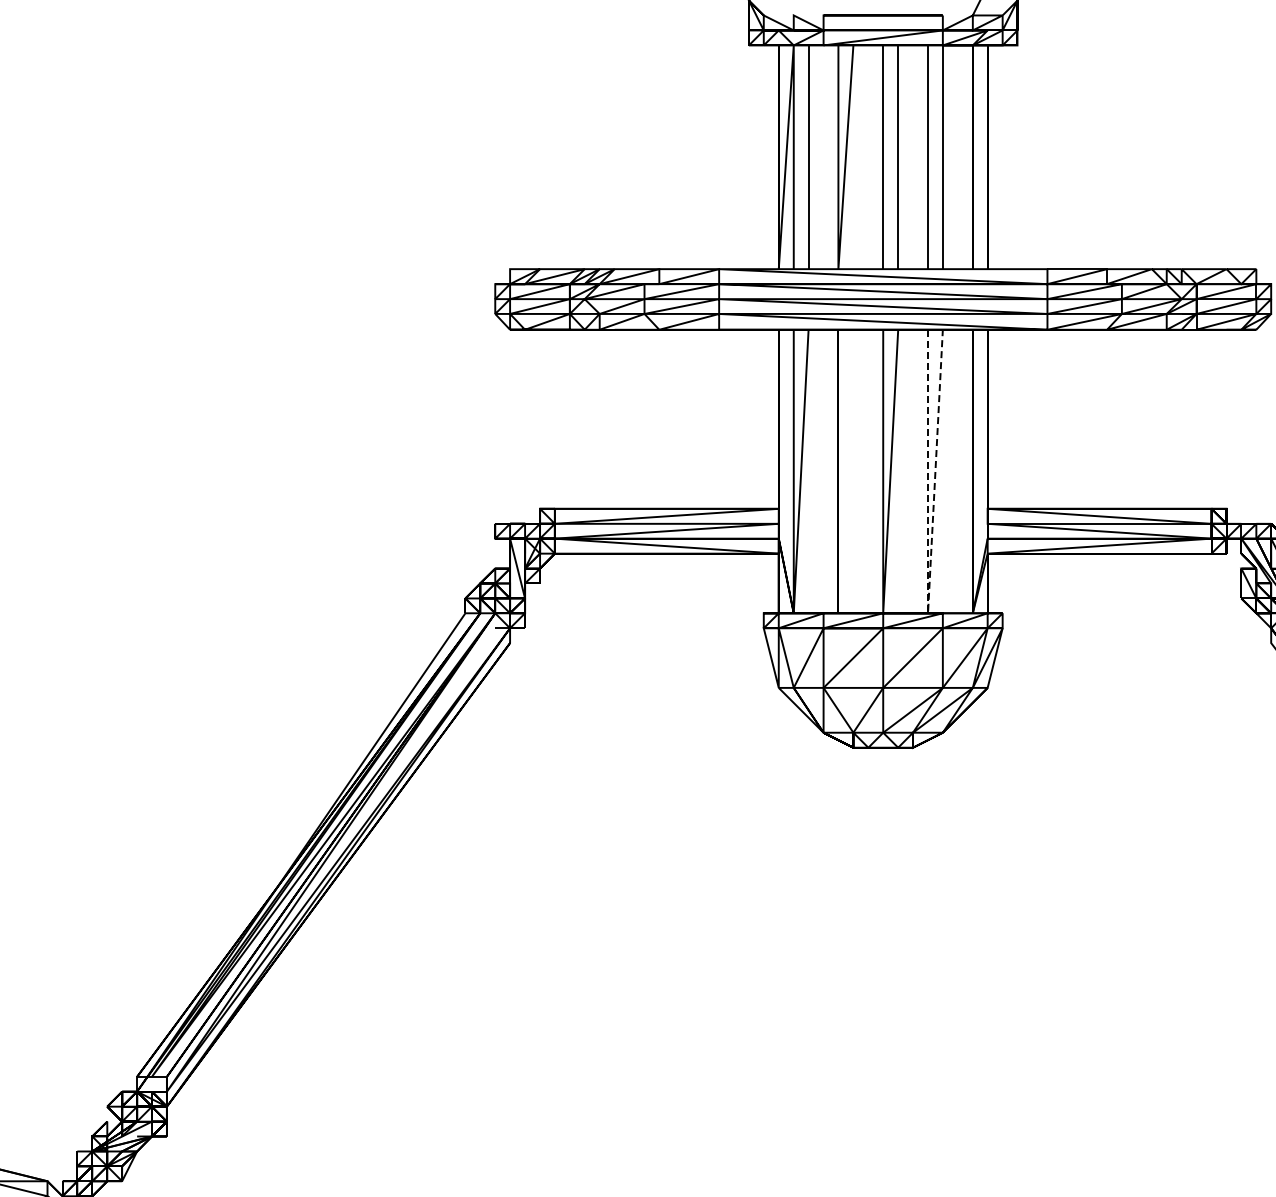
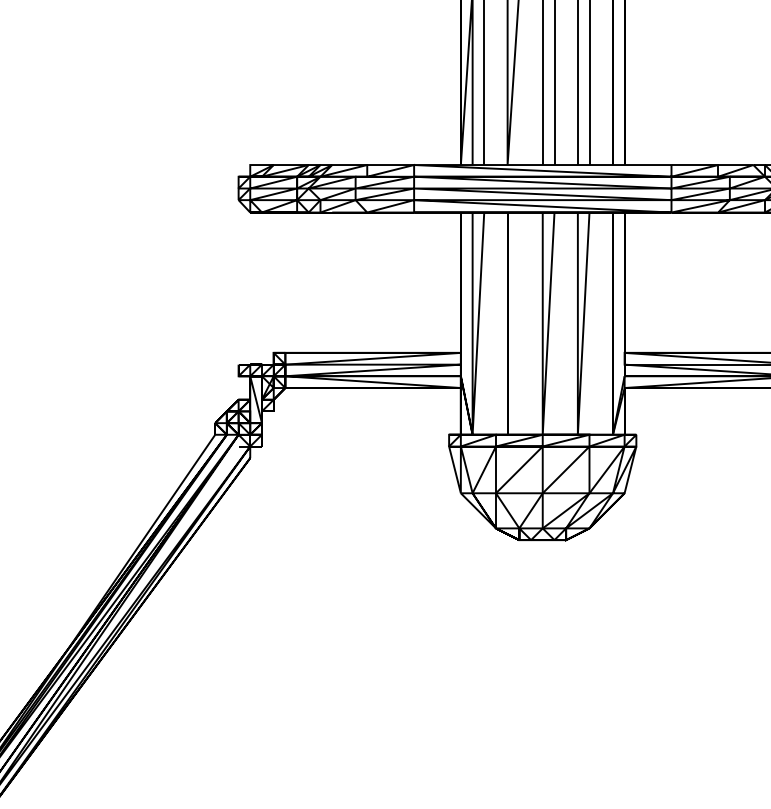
line: (928, 613) -> (578, 434), dashed -> solid

